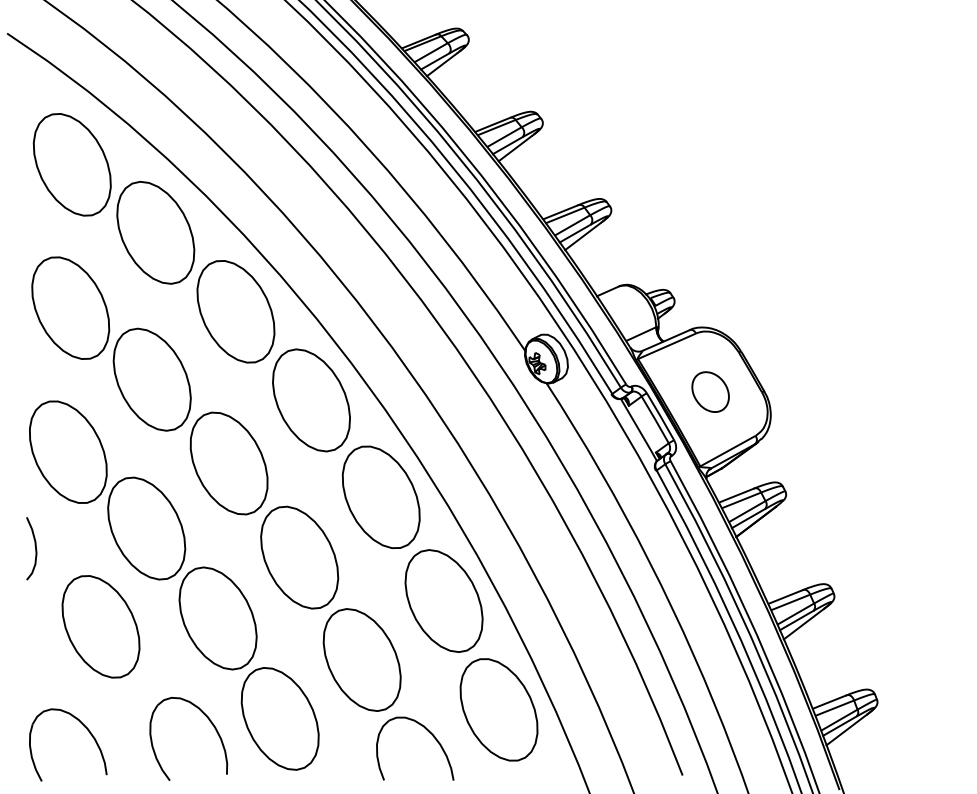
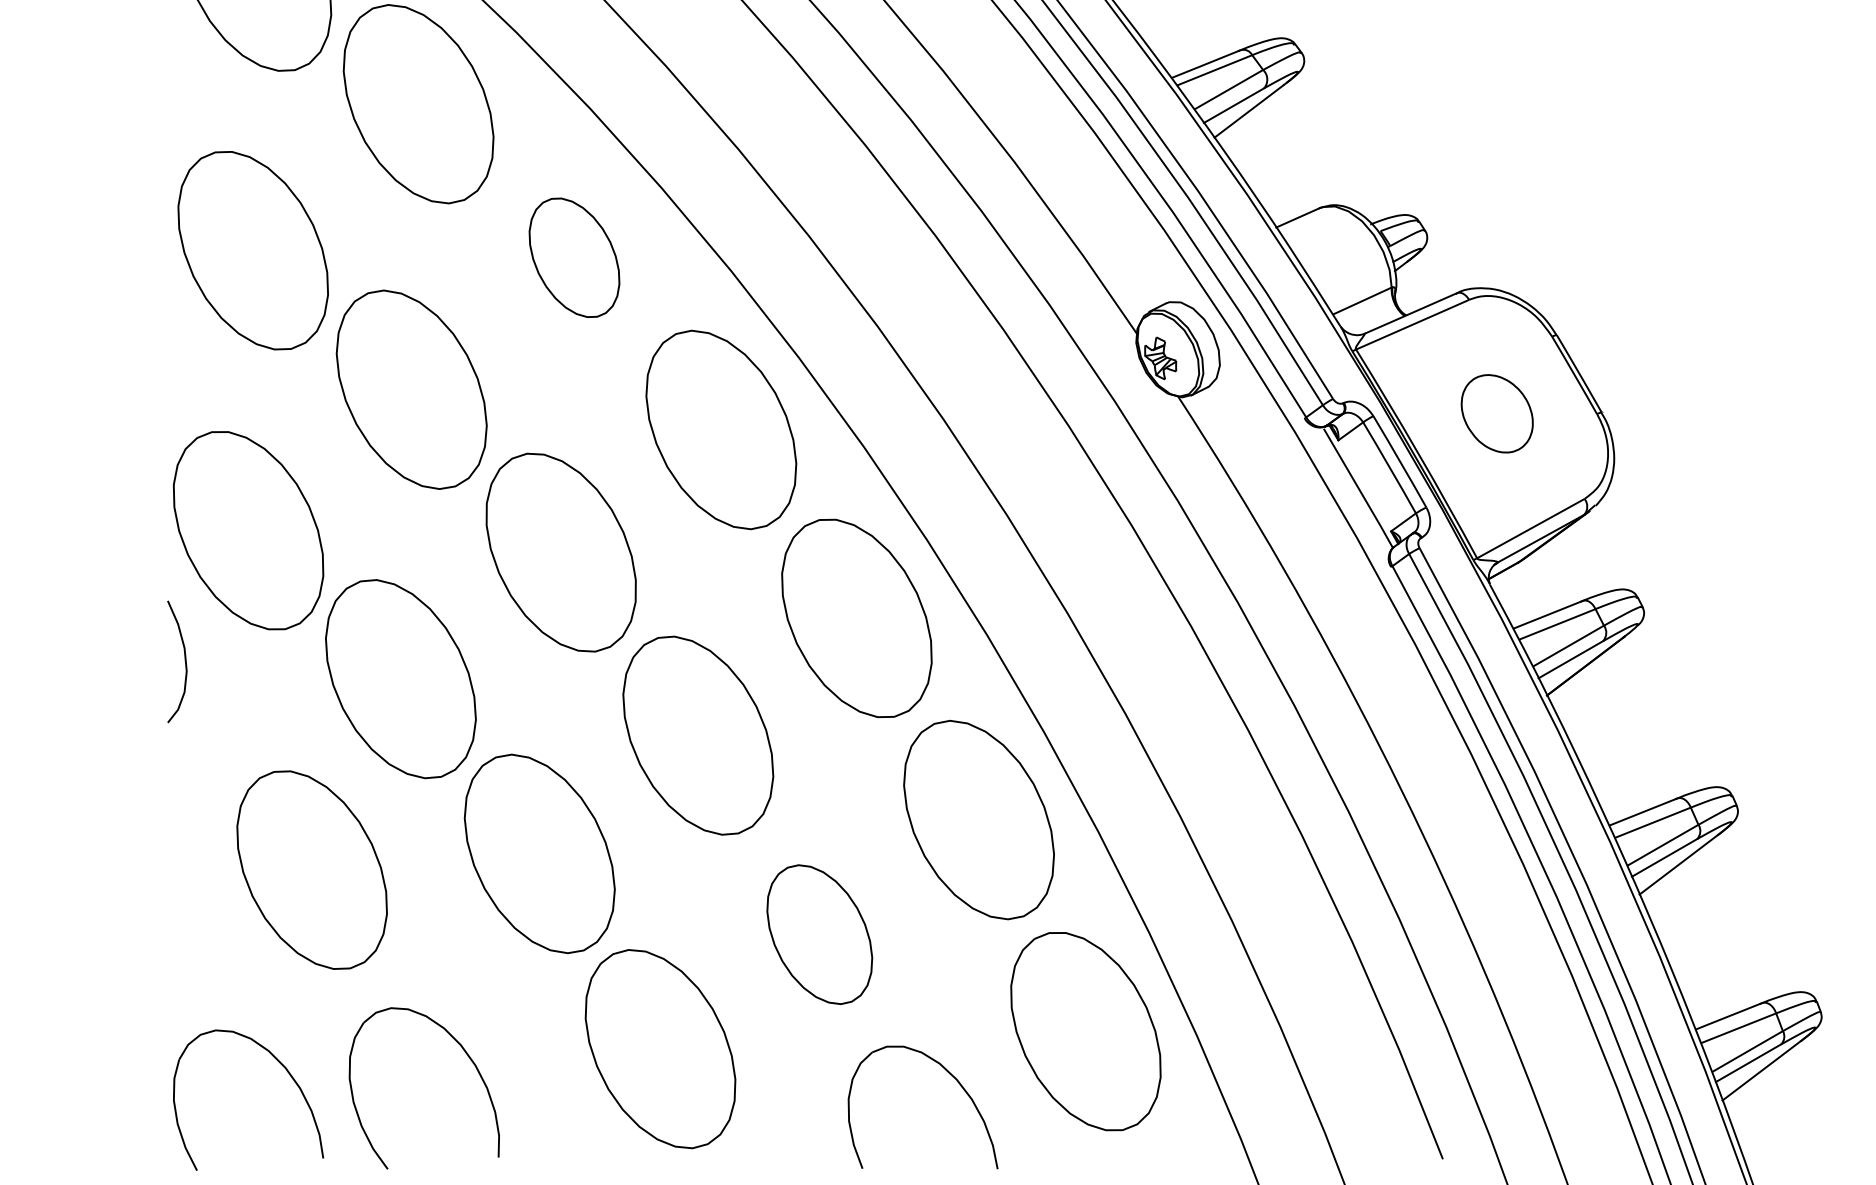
part: (235, 311) -> (573, 257), size x0.6
curve: (35, 548) -> (184, 661), moved
part: (361, 659) -> (818, 933), size x0.7
part: (211, 724) -> (468, 1060), moved

